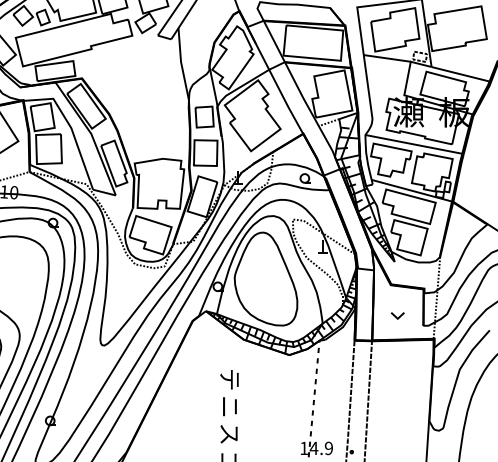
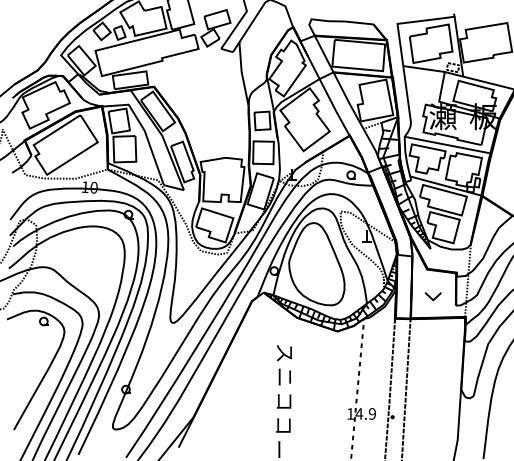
part: (397, 315) -> (433, 296), size x1.4
text: (229, 378) -> (284, 352), テ -> ス
text: (228, 434) -> (283, 401), ス -> コ

